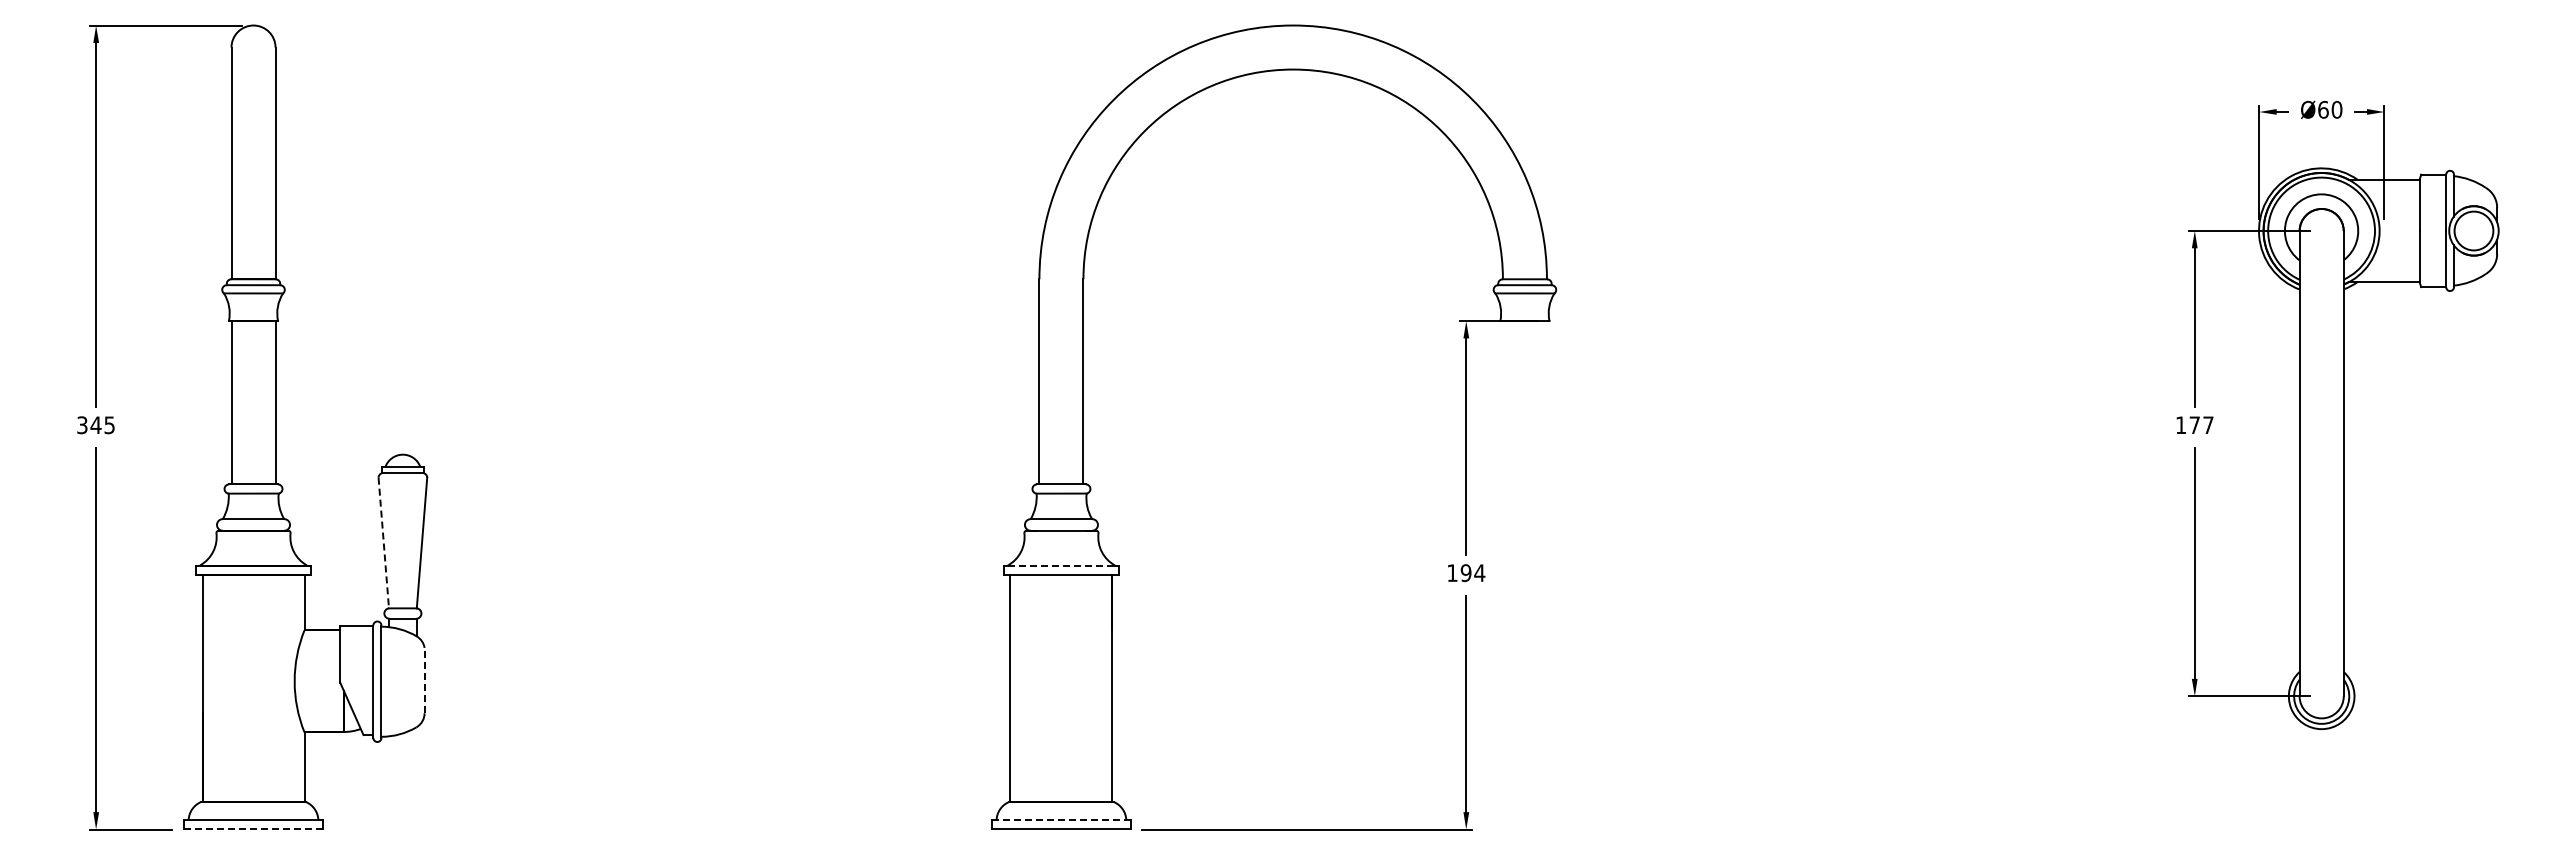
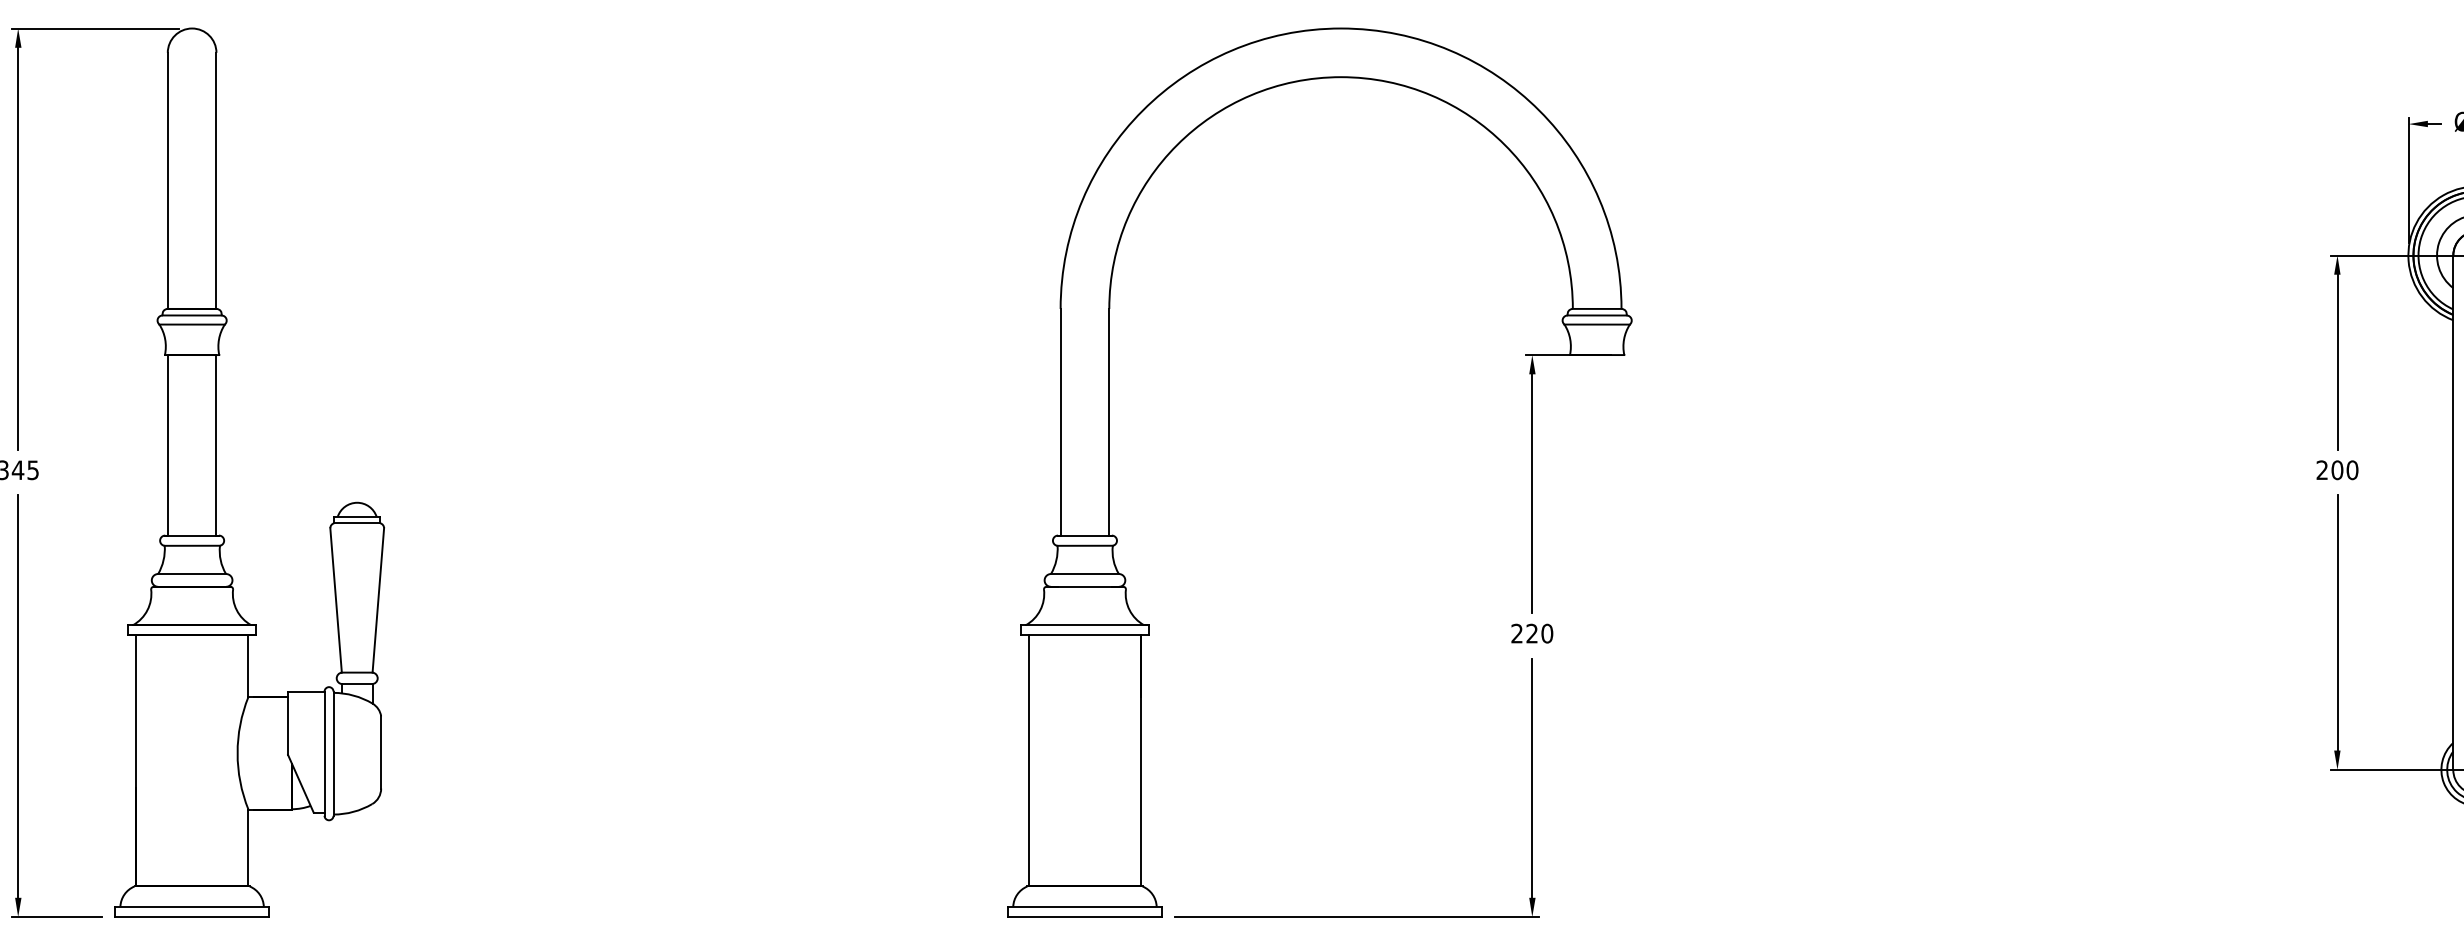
text: (2194, 425) -> (2337, 470), 177 -> 200
line: (383, 543) -> (335, 600), dashed -> solid
line: (1061, 565) -> (1085, 625), dashed -> solid
text: (1466, 573) -> (1532, 634), 194 -> 220
line: (424, 680) -> (381, 752), dashed -> solid
line: (1061, 820) -> (1085, 907), dashed -> solid
line: (253, 829) -> (192, 916), dashed -> solid

